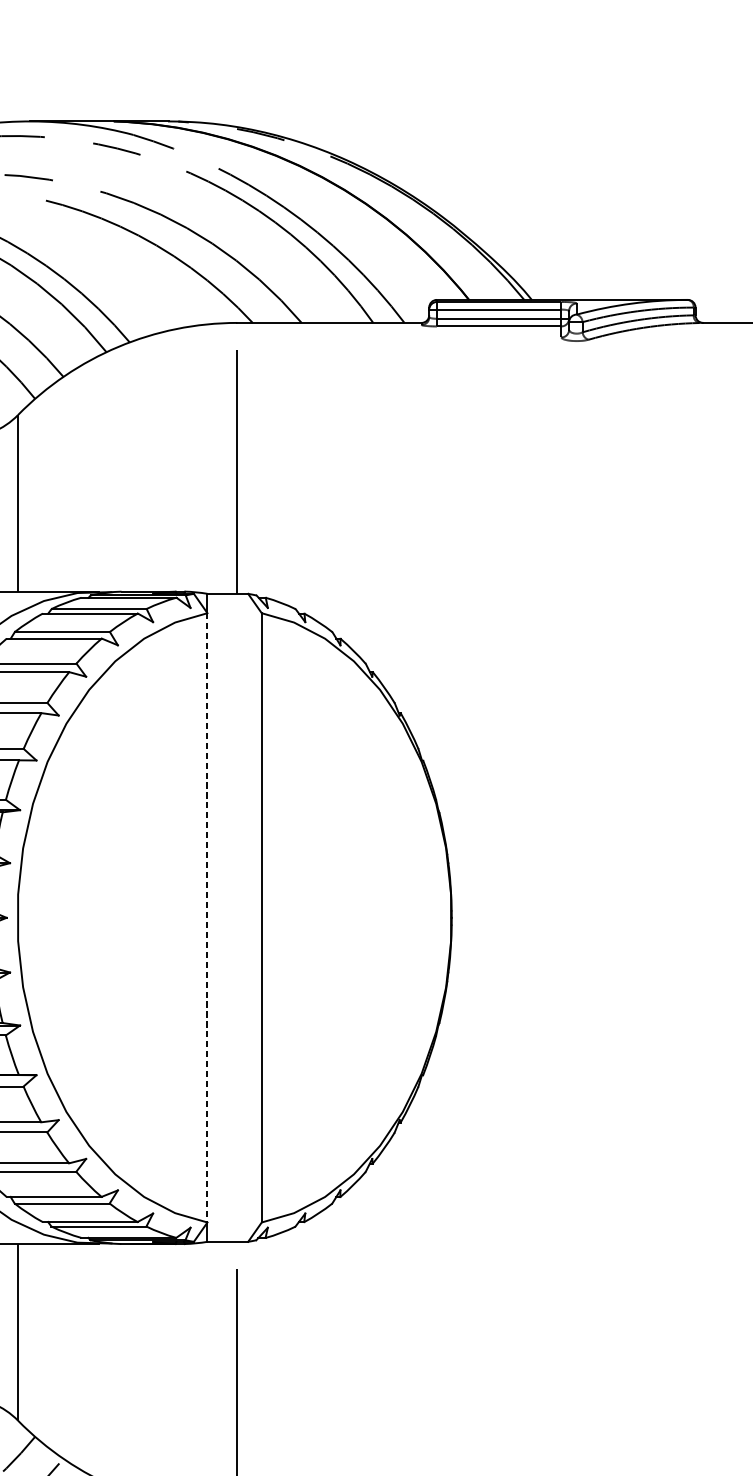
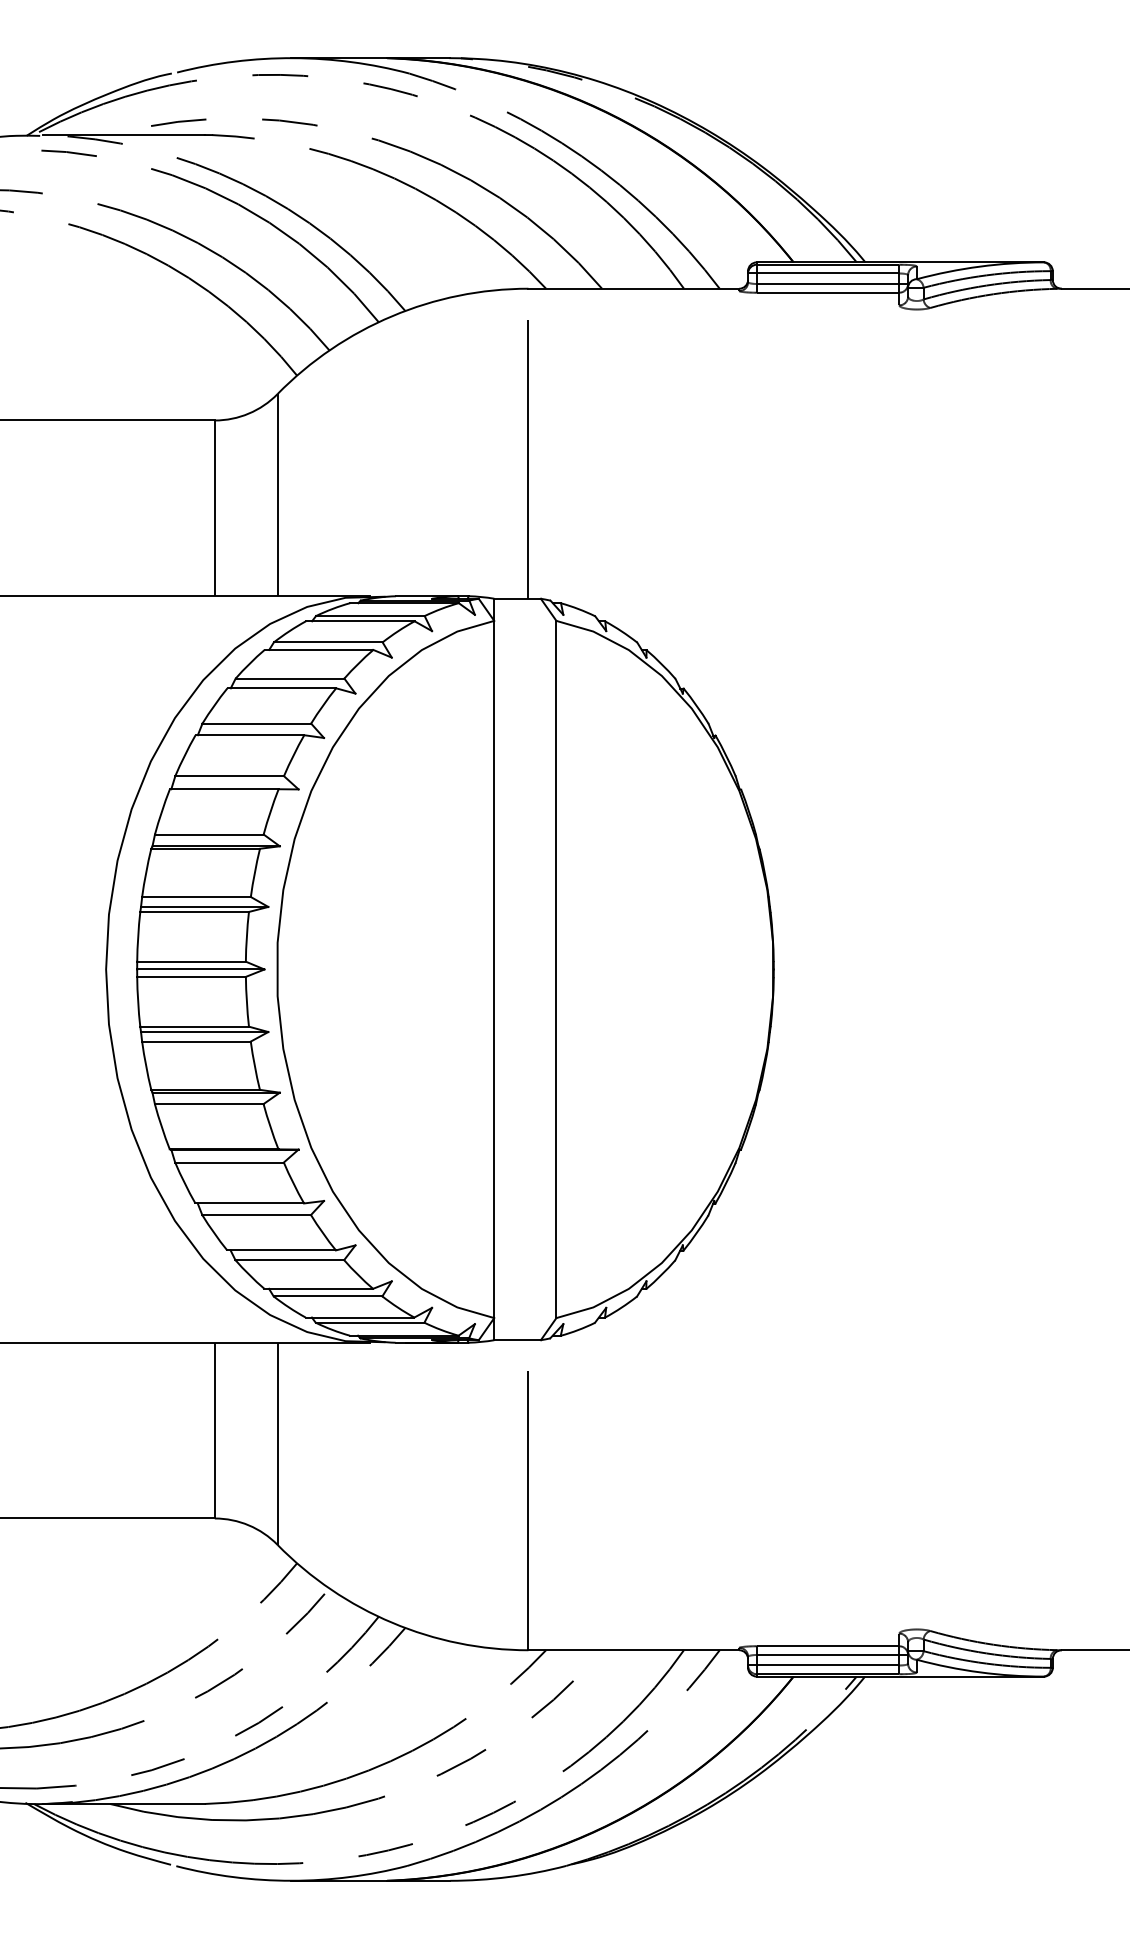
line: (207, 917) -> (494, 969), dashed -> solid

